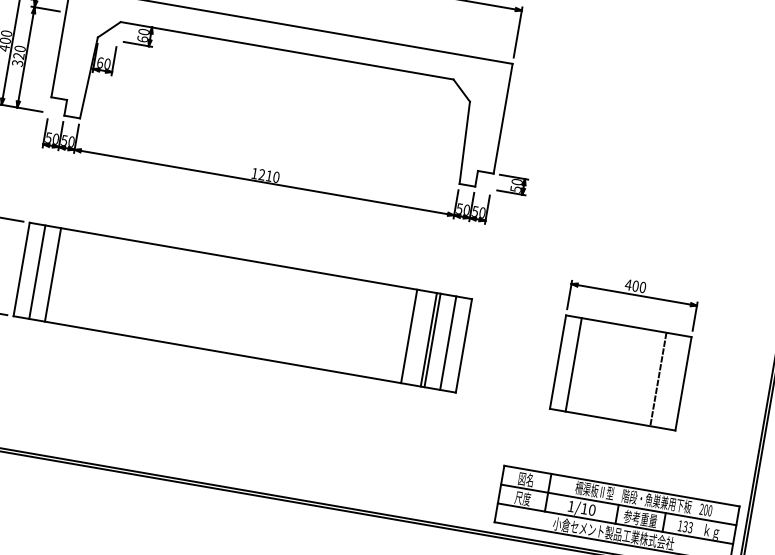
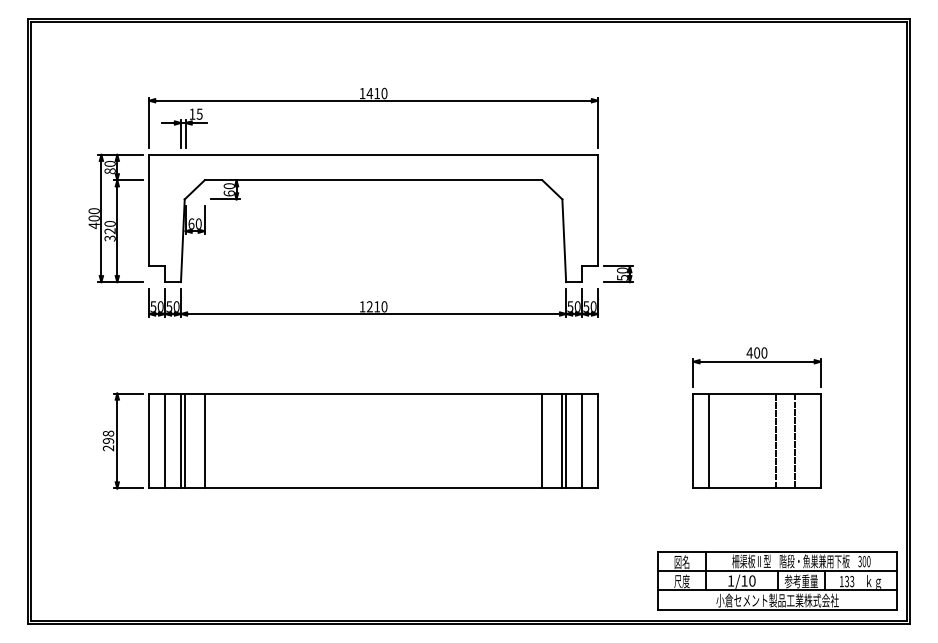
line: (56, 275) -> (184, 440), added
line: (76, 278) -> (204, 440), added
line: (639, 375) -> (776, 440), added
text: (700, 510) -> (859, 562), 200 -> 300

